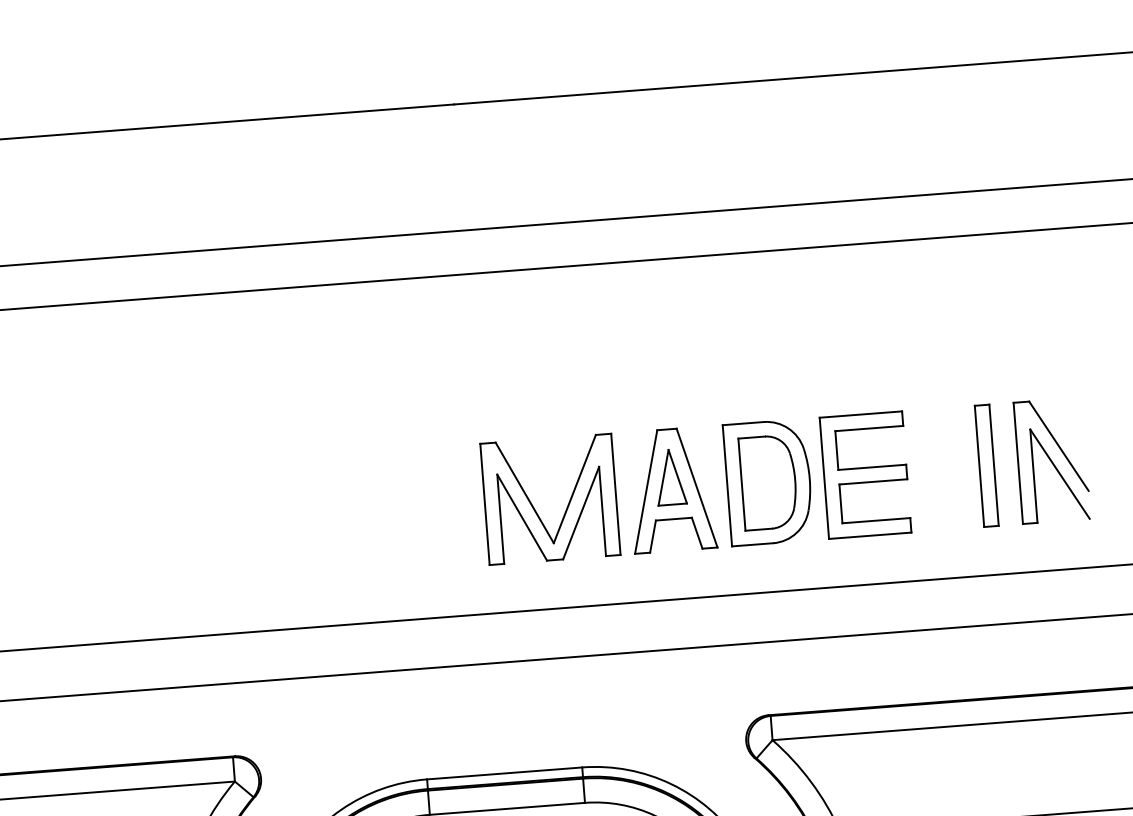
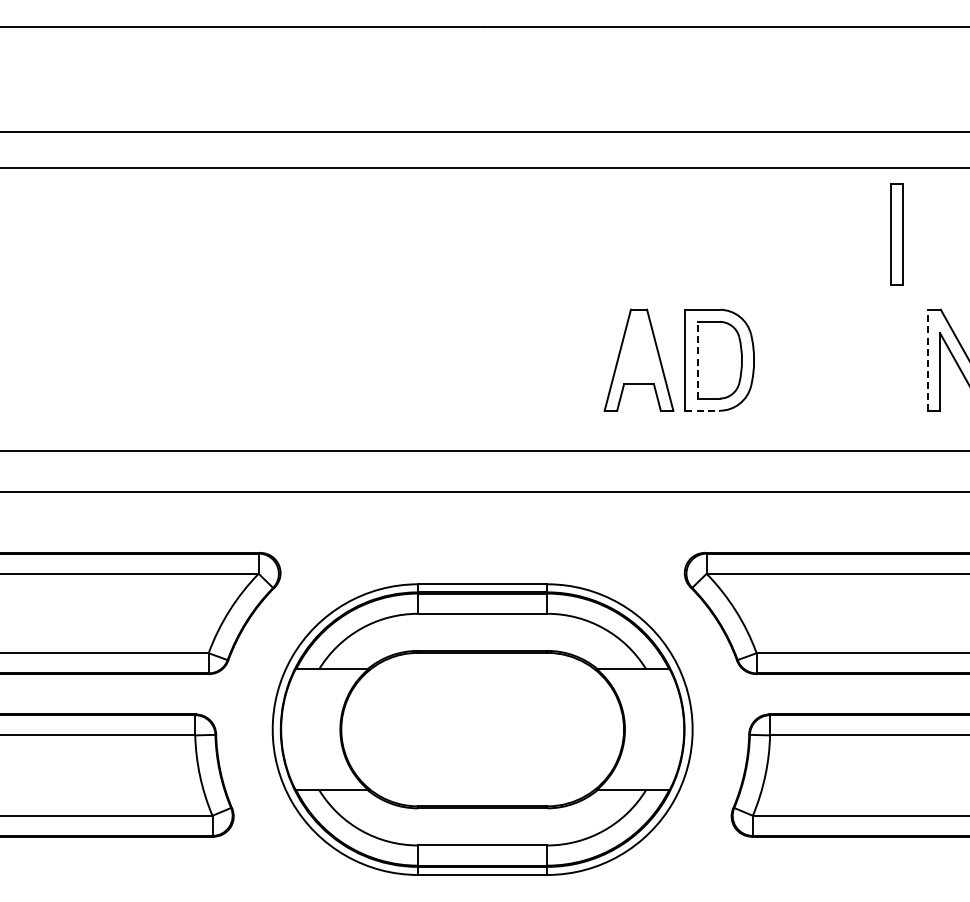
line: (1017, 462) -> (927, 359), solid -> dashed
part: (986, 466) -> (896, 234), moved
part: (865, 475) -> (800, 360), removed
part: (670, 477) -> (638, 349), removed
line: (741, 483) -> (697, 359), solid -> dashed
part: (567, 505) -> (551, 366), removed
line: (753, 544) -> (703, 410), solid -> dashed

